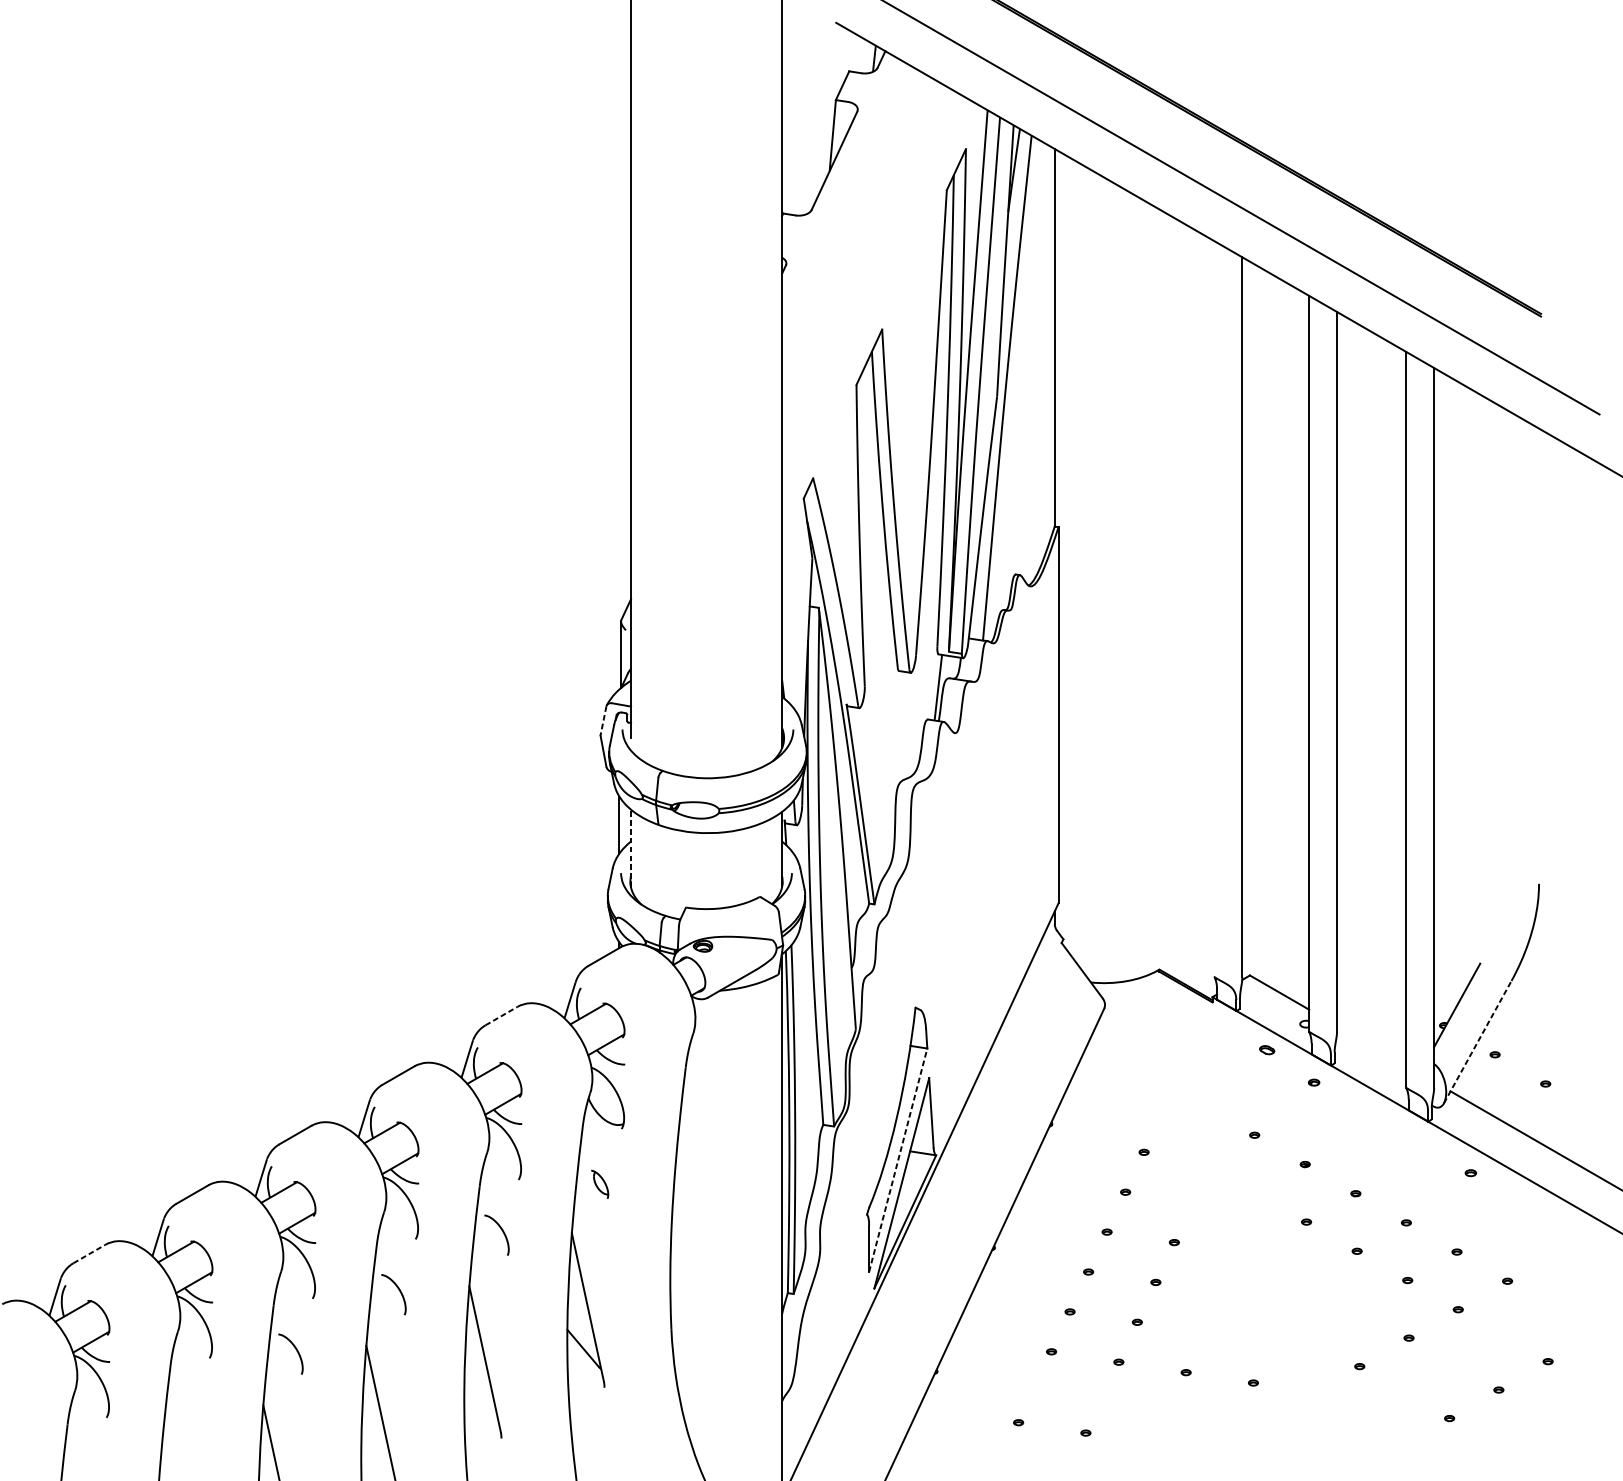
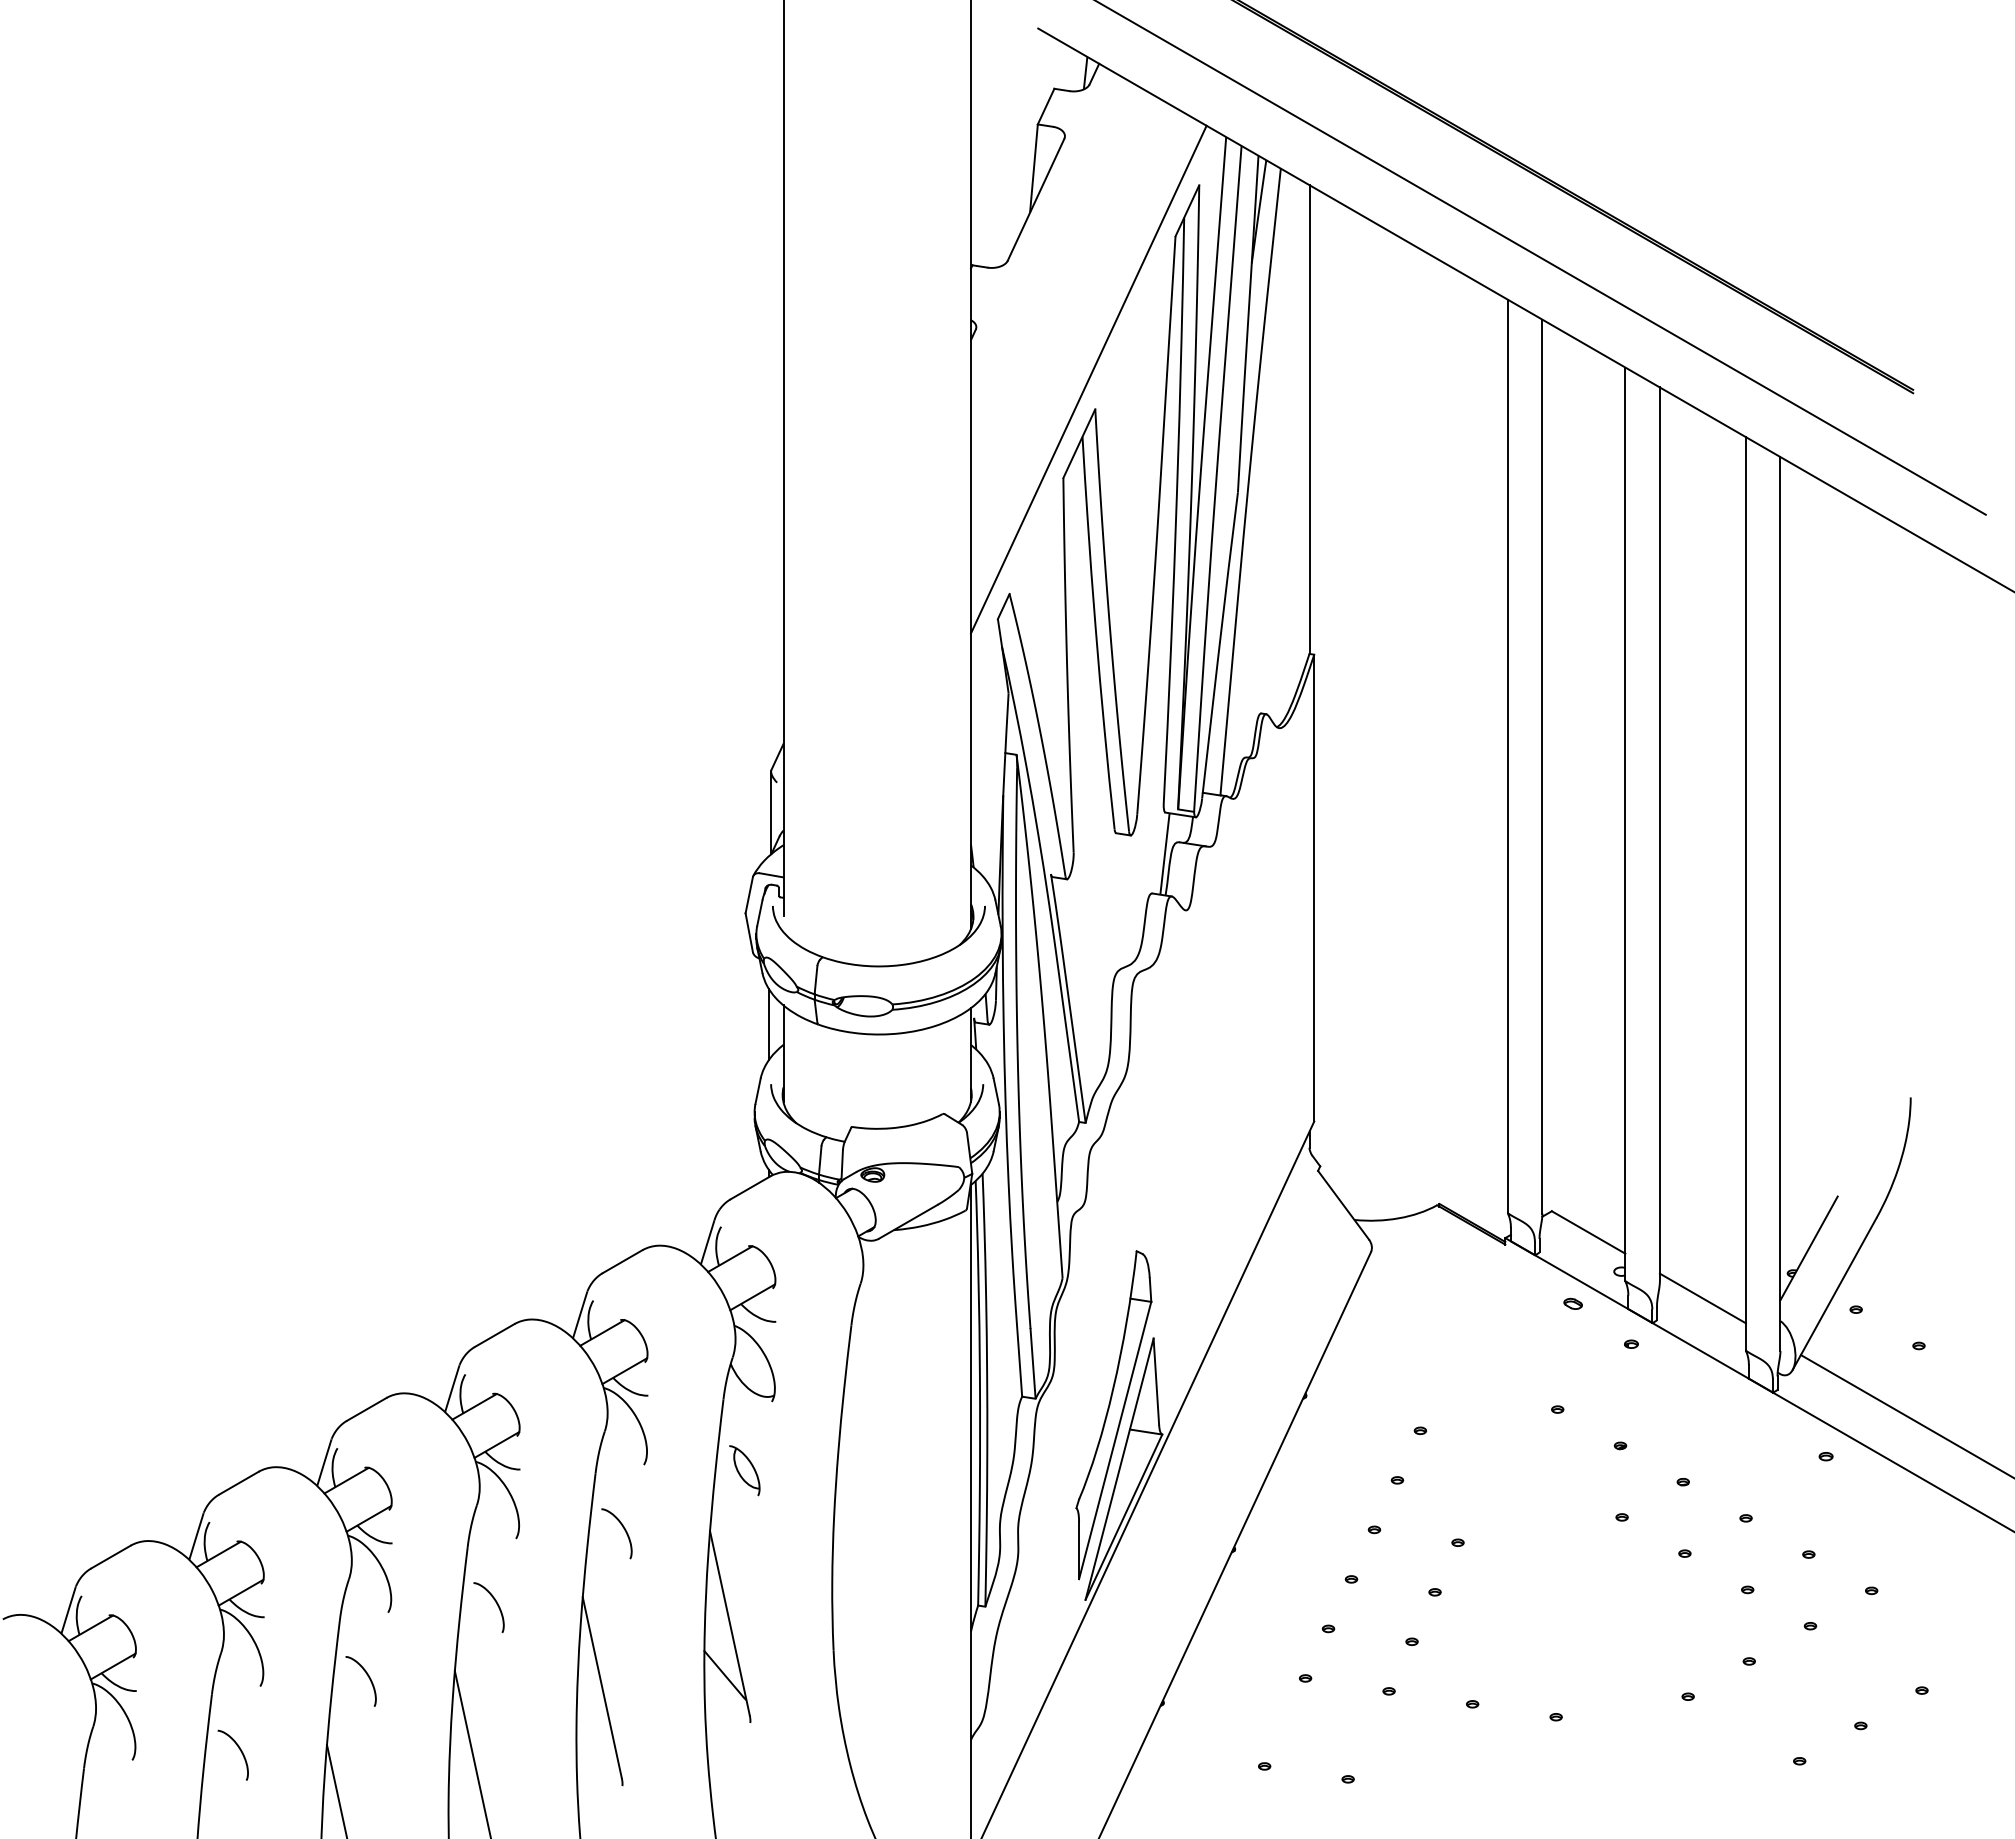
line: (876, 305) -> (1088, 379), added
line: (1214, 609) -> (1507, 756), added
line: (603, 721) -> (749, 895), dashed -> solid
line: (631, 848) -> (783, 1053), dashed -> solid
line: (501, 1015) -> (622, 1261), dashed -> solid
line: (1477, 1042) -> (1834, 1294), dashed -> solid
line: (1371, 1045) -> (1702, 1298), added
line: (898, 1160) -> (1115, 1440), dashed -> solid
part: (599, 1184) -> (744, 1470), size x1.43
line: (89, 1254) -> (111, 1557), dashed -> solid
curve: (192, 1408) -> (238, 1748), added

